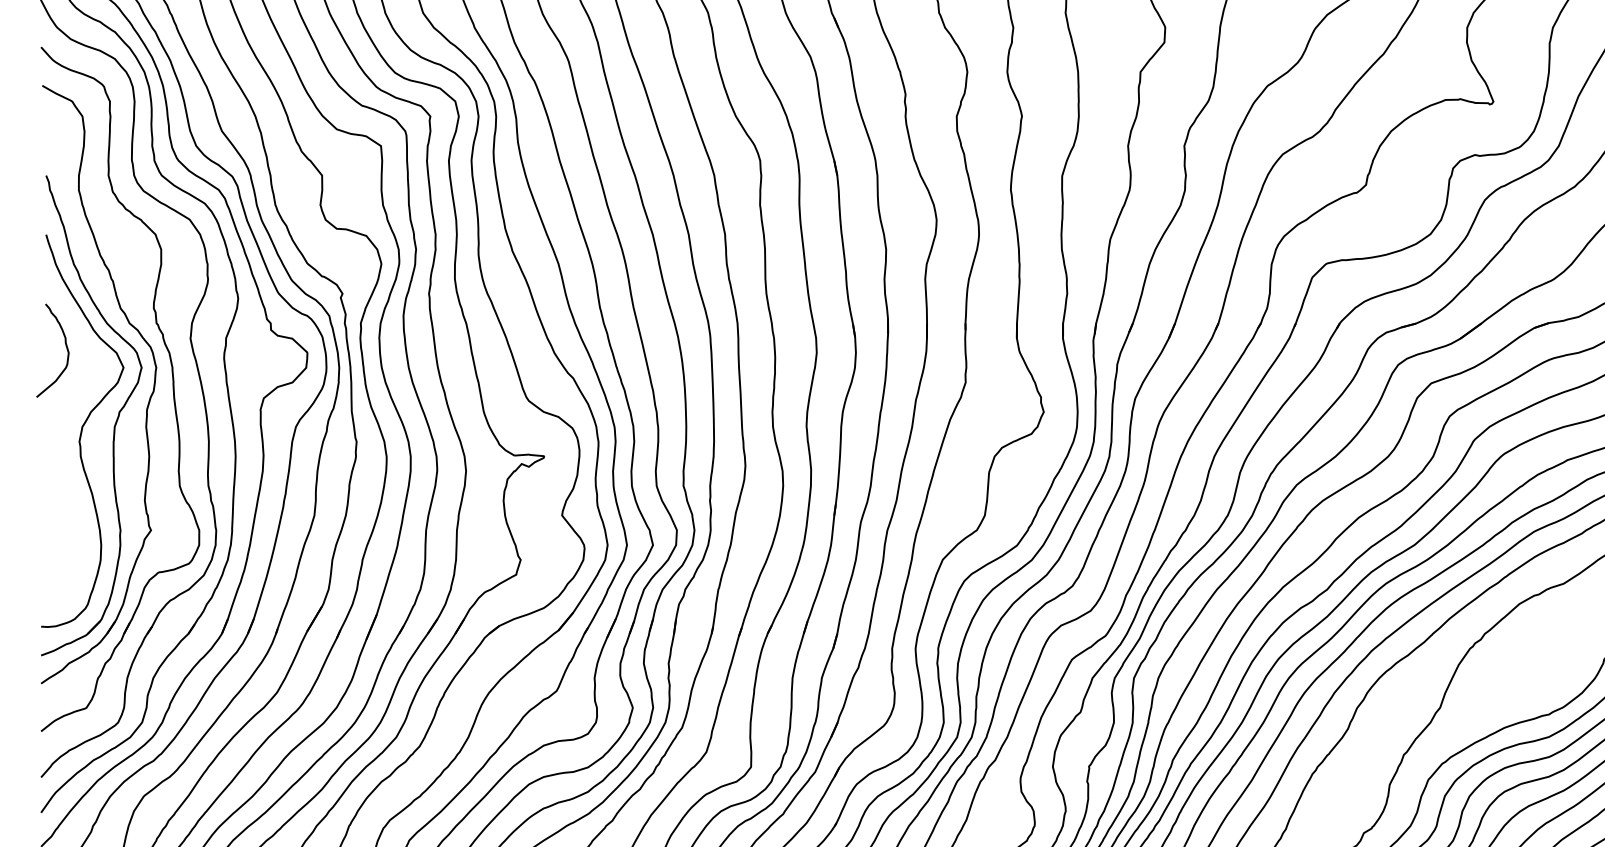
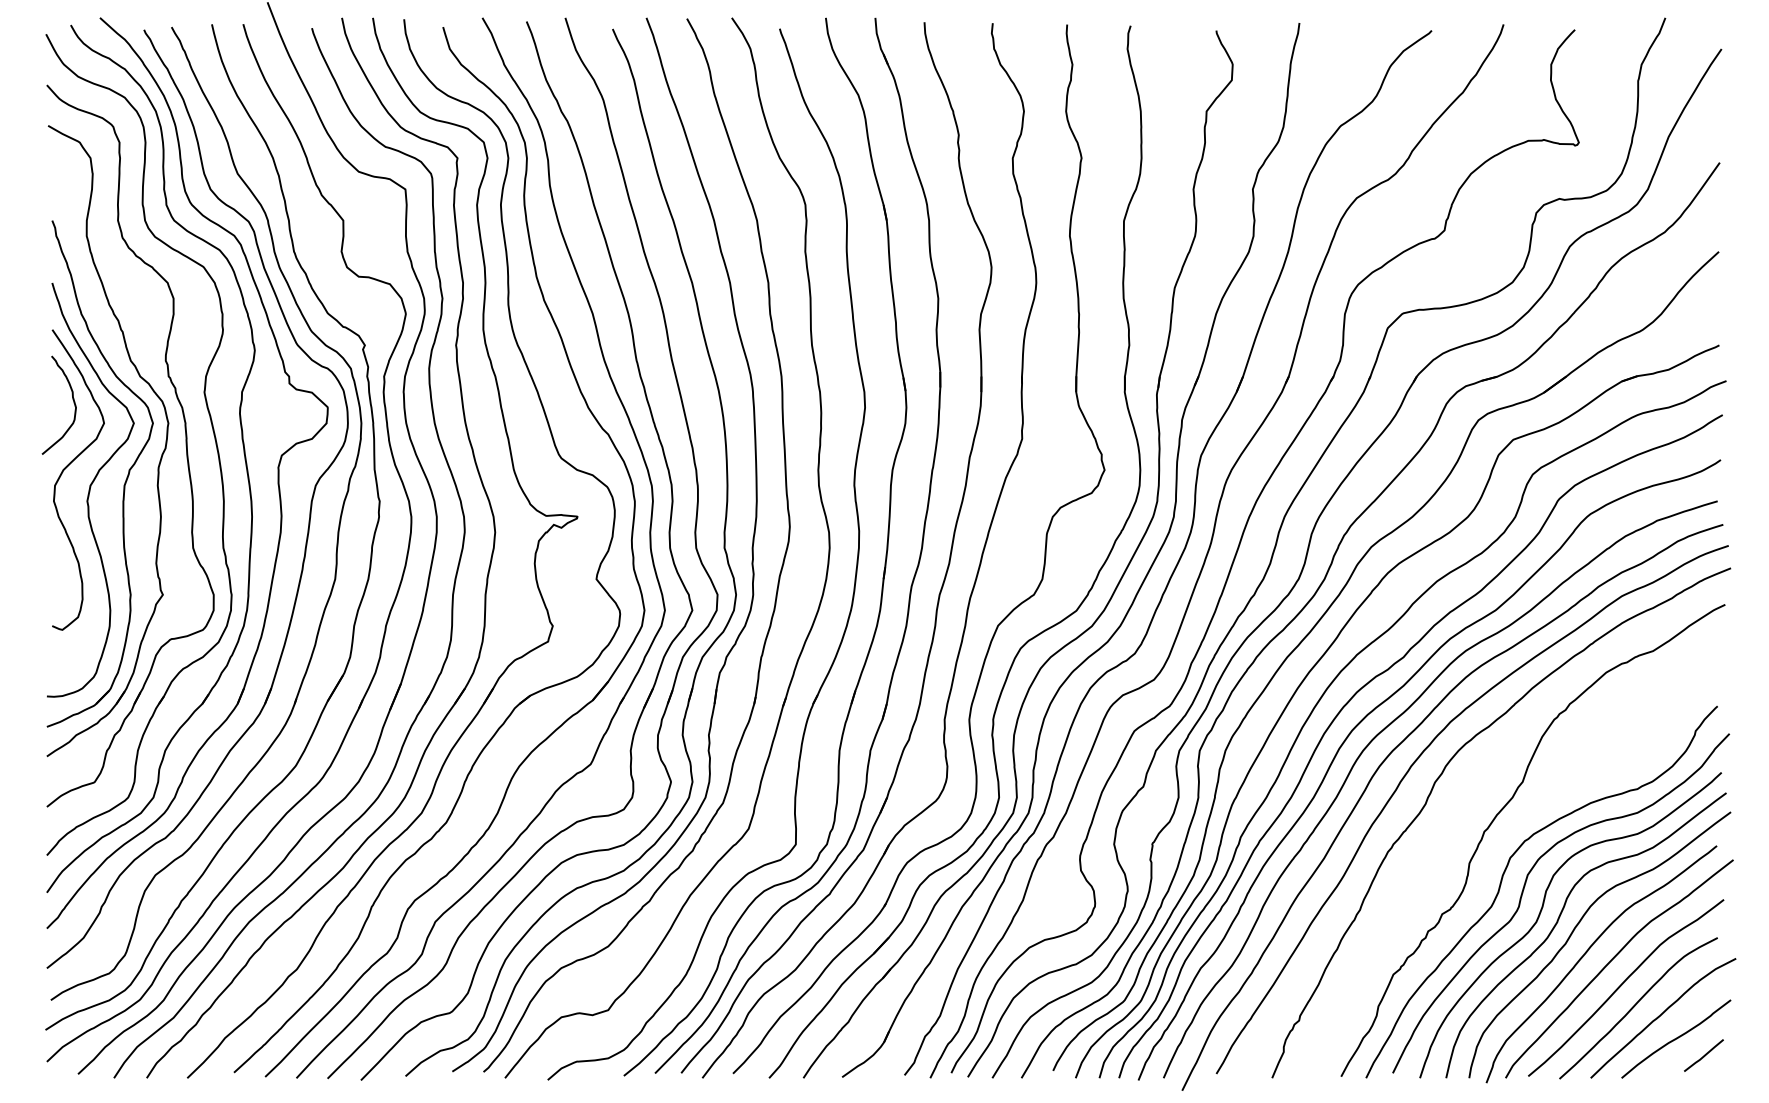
curve: (59, 410) -> (66, 468), added

